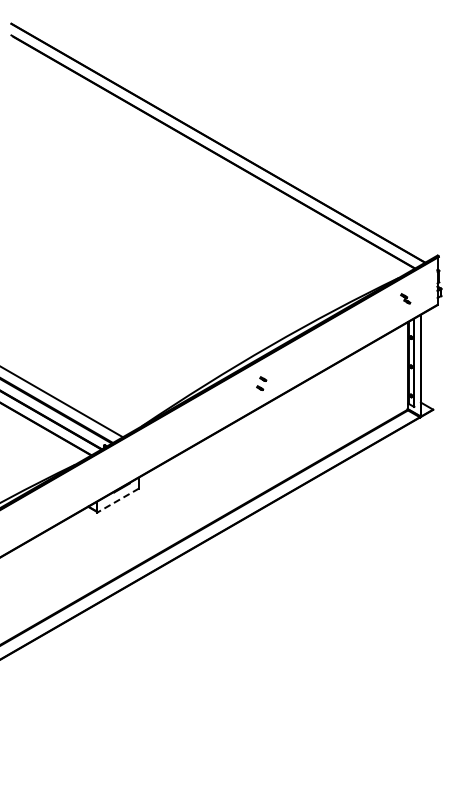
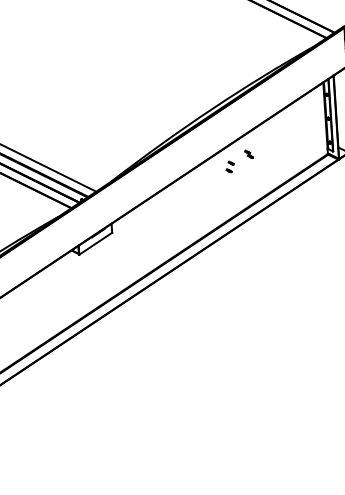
part: (405, 298) -> (248, 154), moved
part: (261, 383) -> (229, 166), moved
line: (117, 500) -> (95, 243), dashed -> solid

